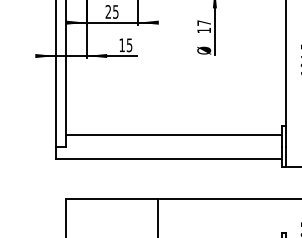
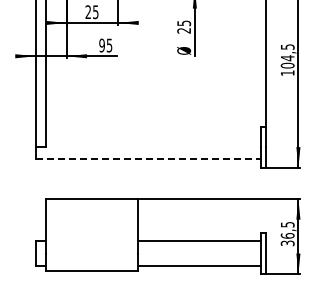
text: (204, 26) -> (184, 26), 17 -> 25
text: (121, 45) -> (101, 45), 15 -> 95
line: (173, 134) -> (153, 134), removed
line: (168, 159) -> (148, 159), solid -> dashed

